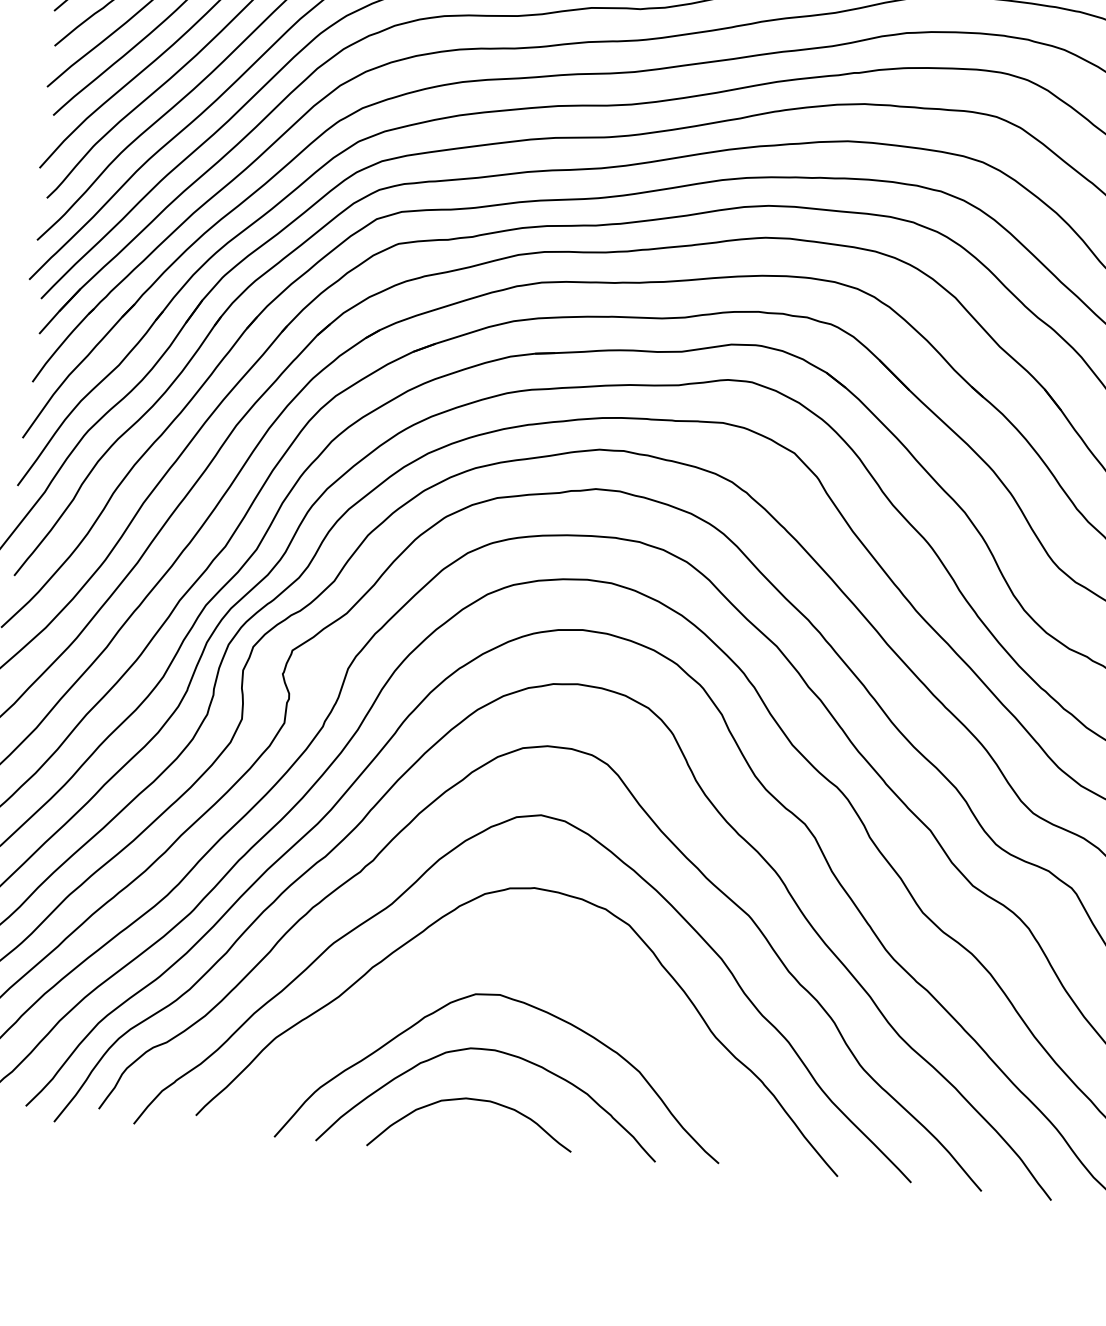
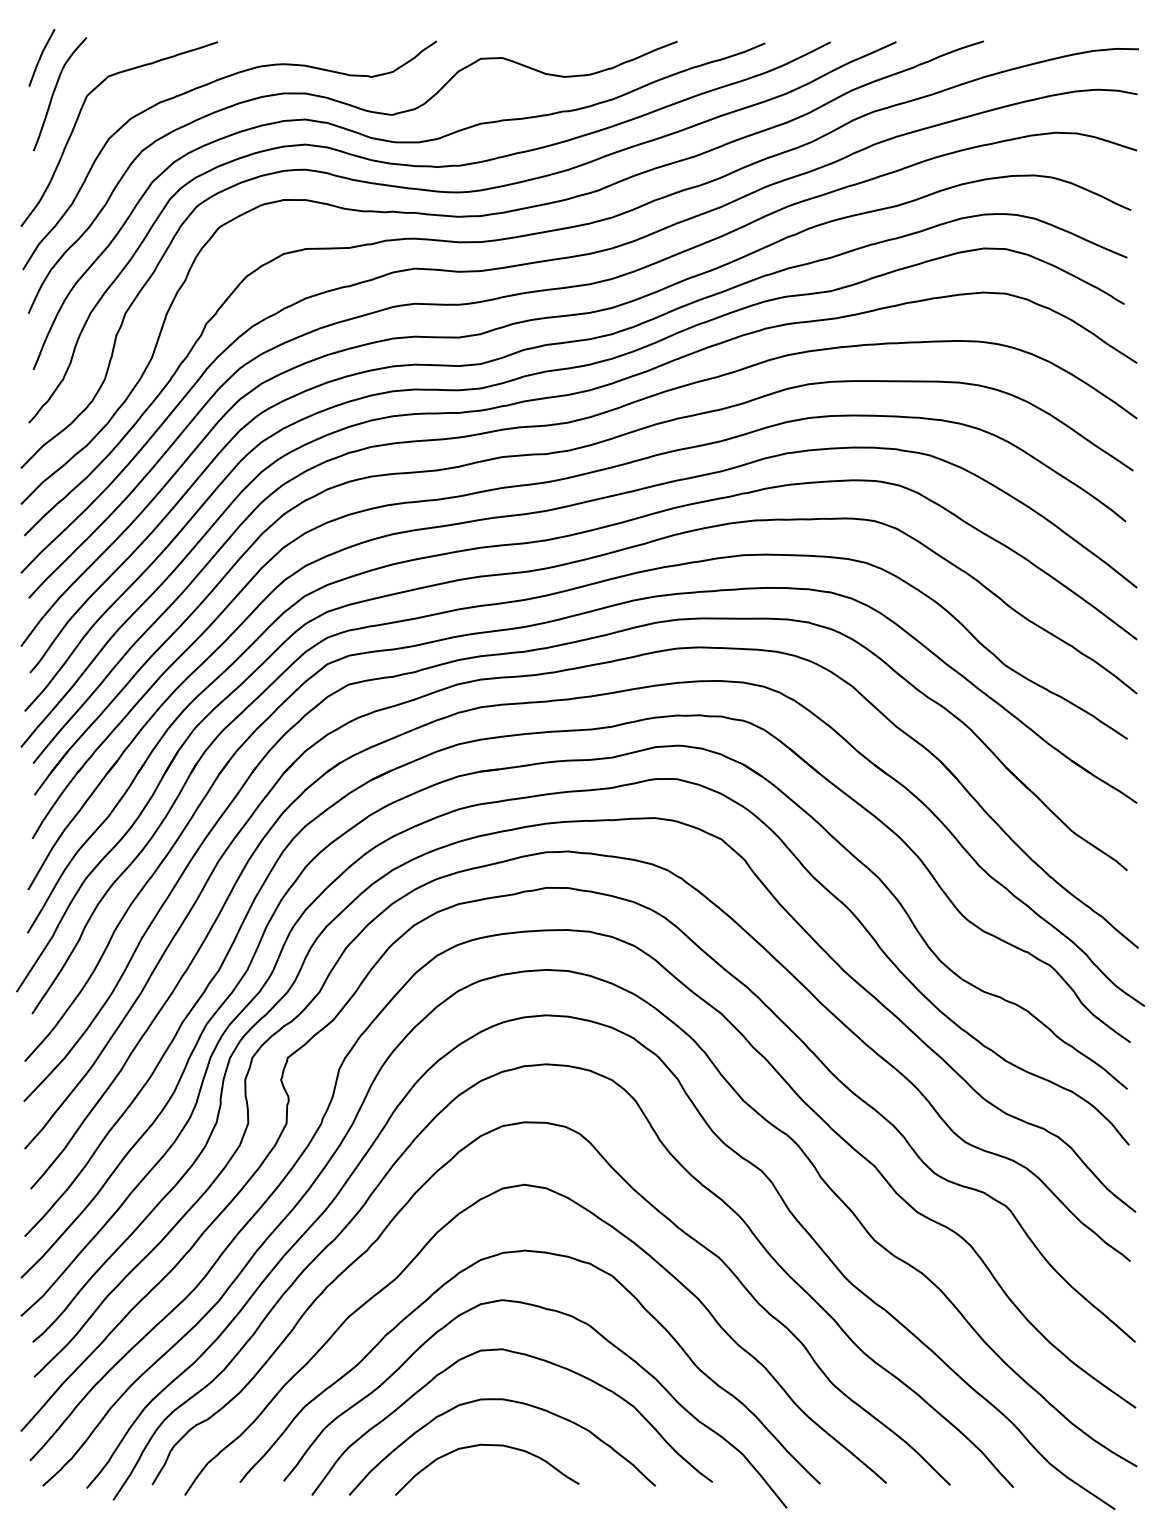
curve: (573, 964) -> (565, 1315), added

